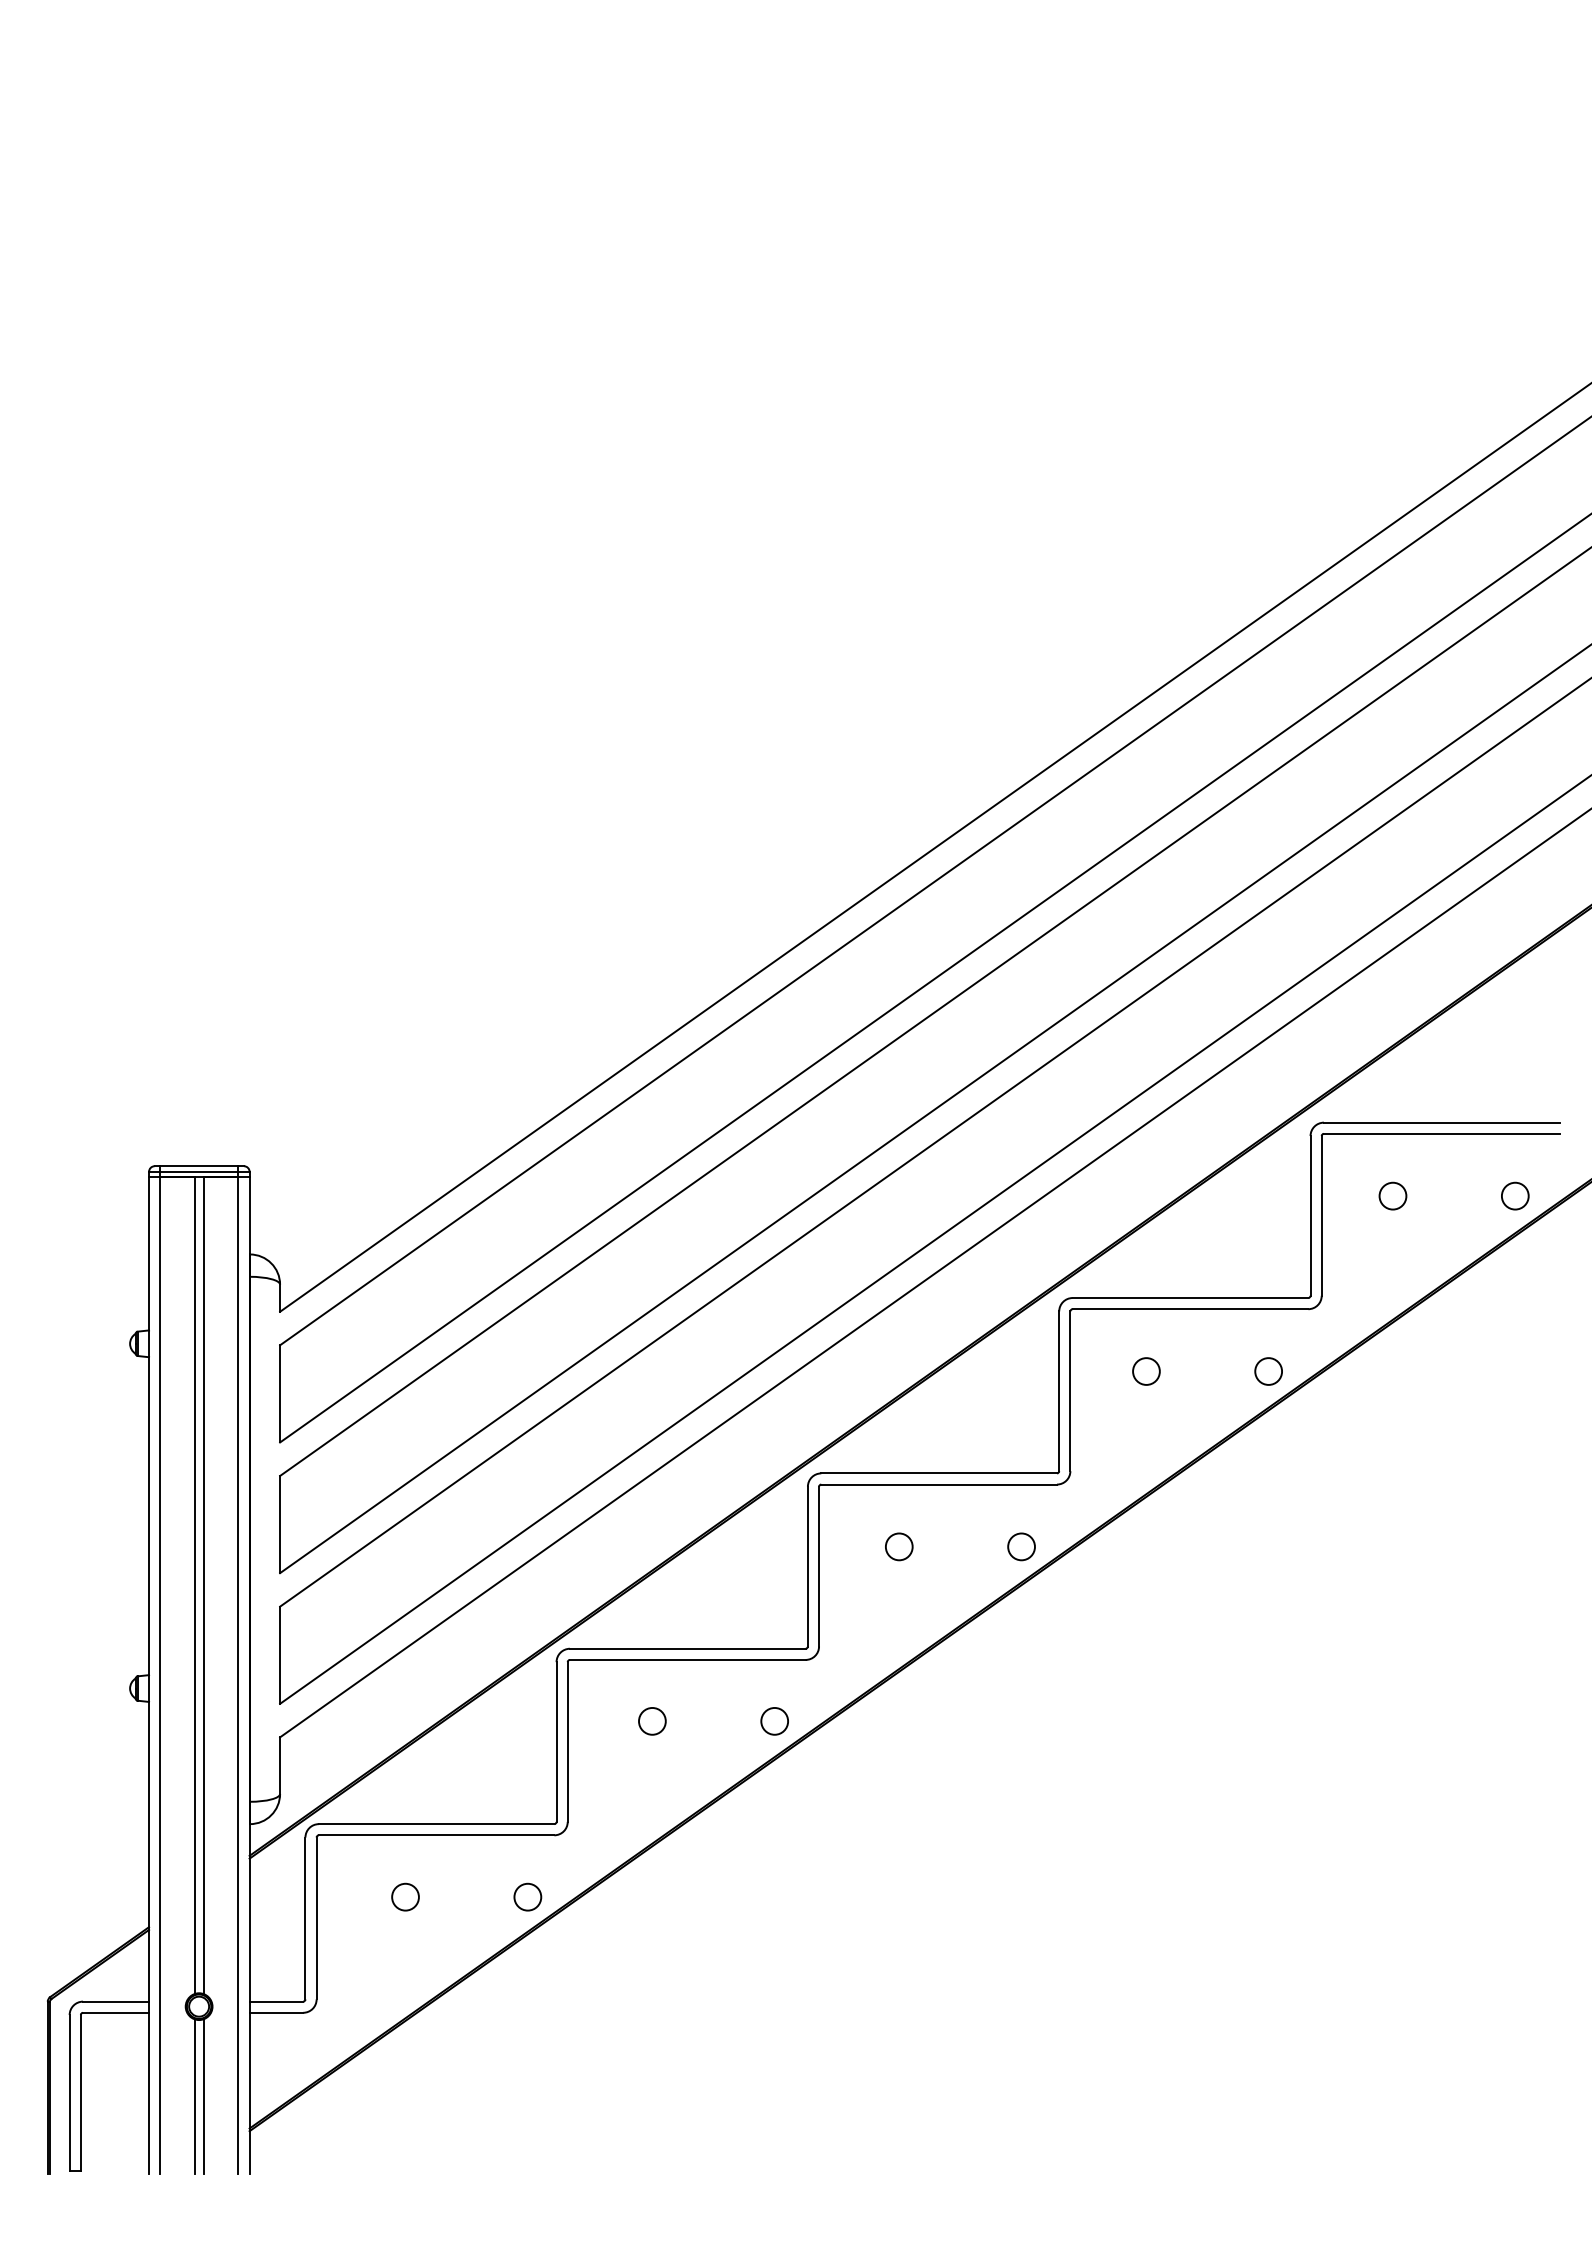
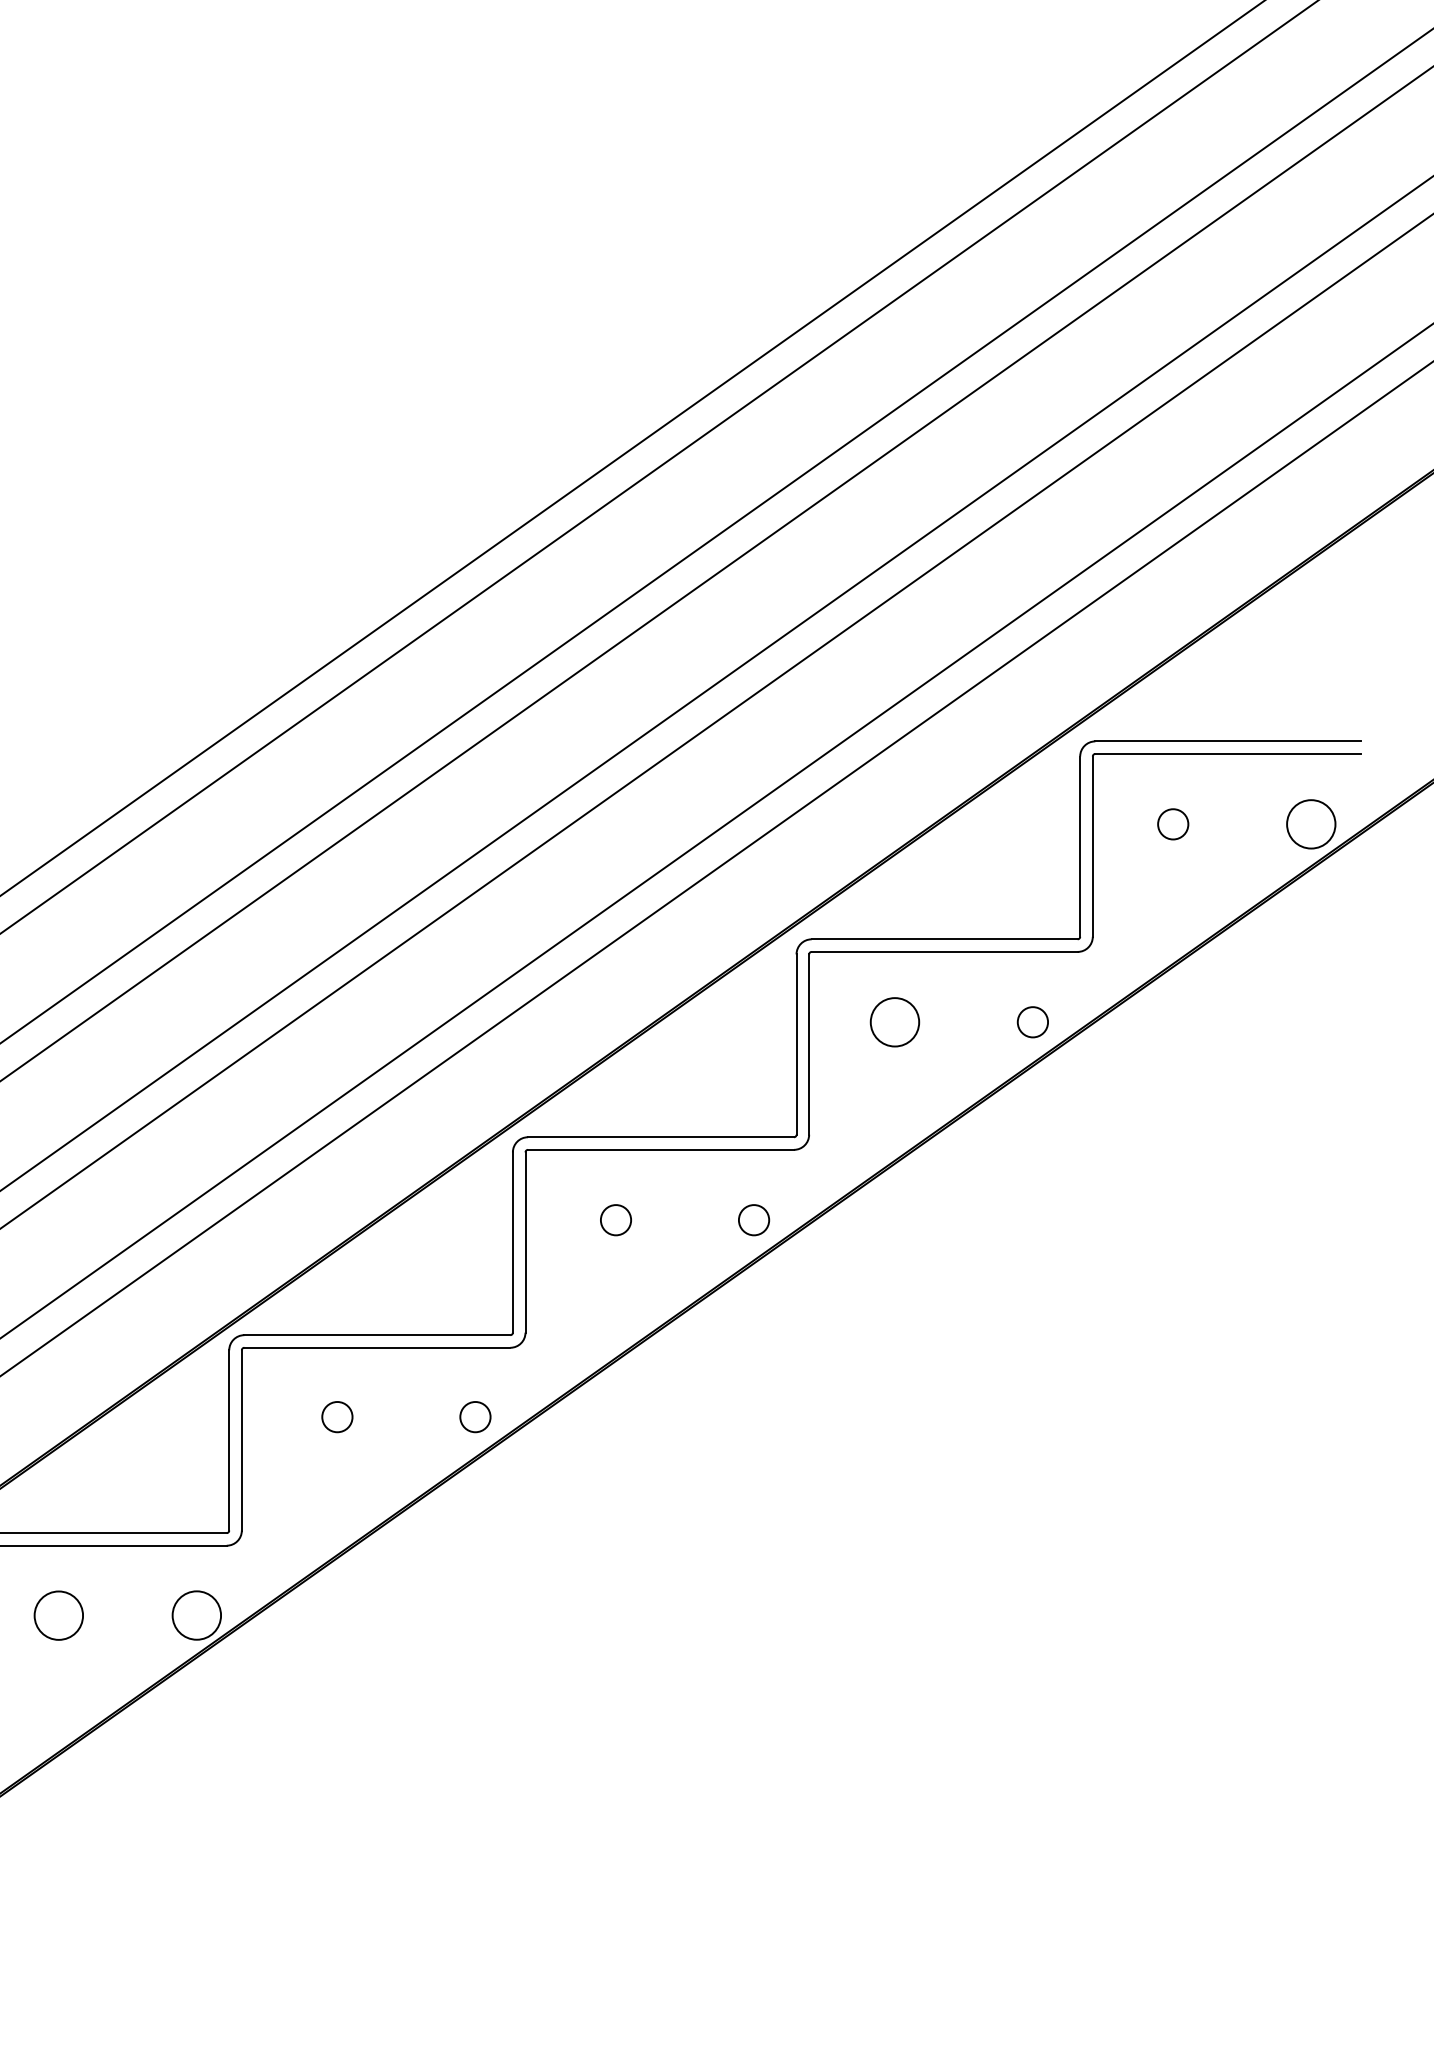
circle: (1514, 1195) -> (1310, 823), size x1.6
circle: (1146, 1371) -> (895, 1022), size x1.6
circle: (405, 1896) -> (58, 1614), size x1.6
circle: (527, 1896) -> (196, 1614), size x1.6

